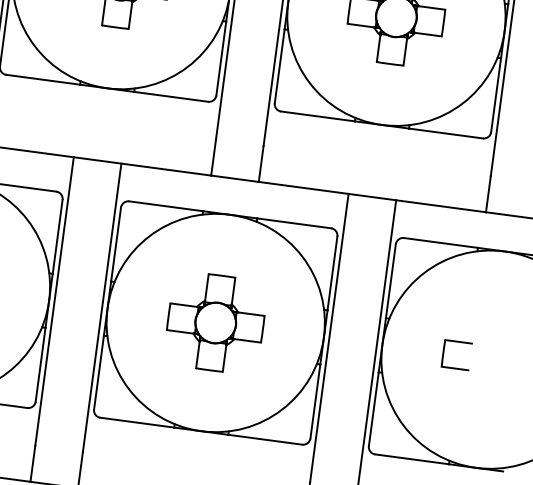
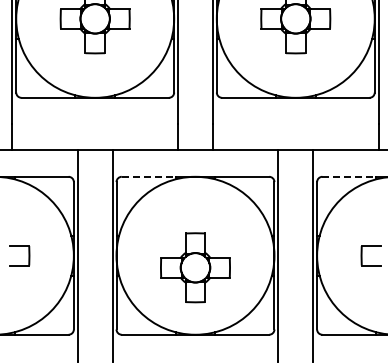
line: (165, 205) -> (148, 176), solid -> dashed
line: (441, 242) -> (349, 176), solid -> dashed
part: (215, 322) -> (195, 267), moved

